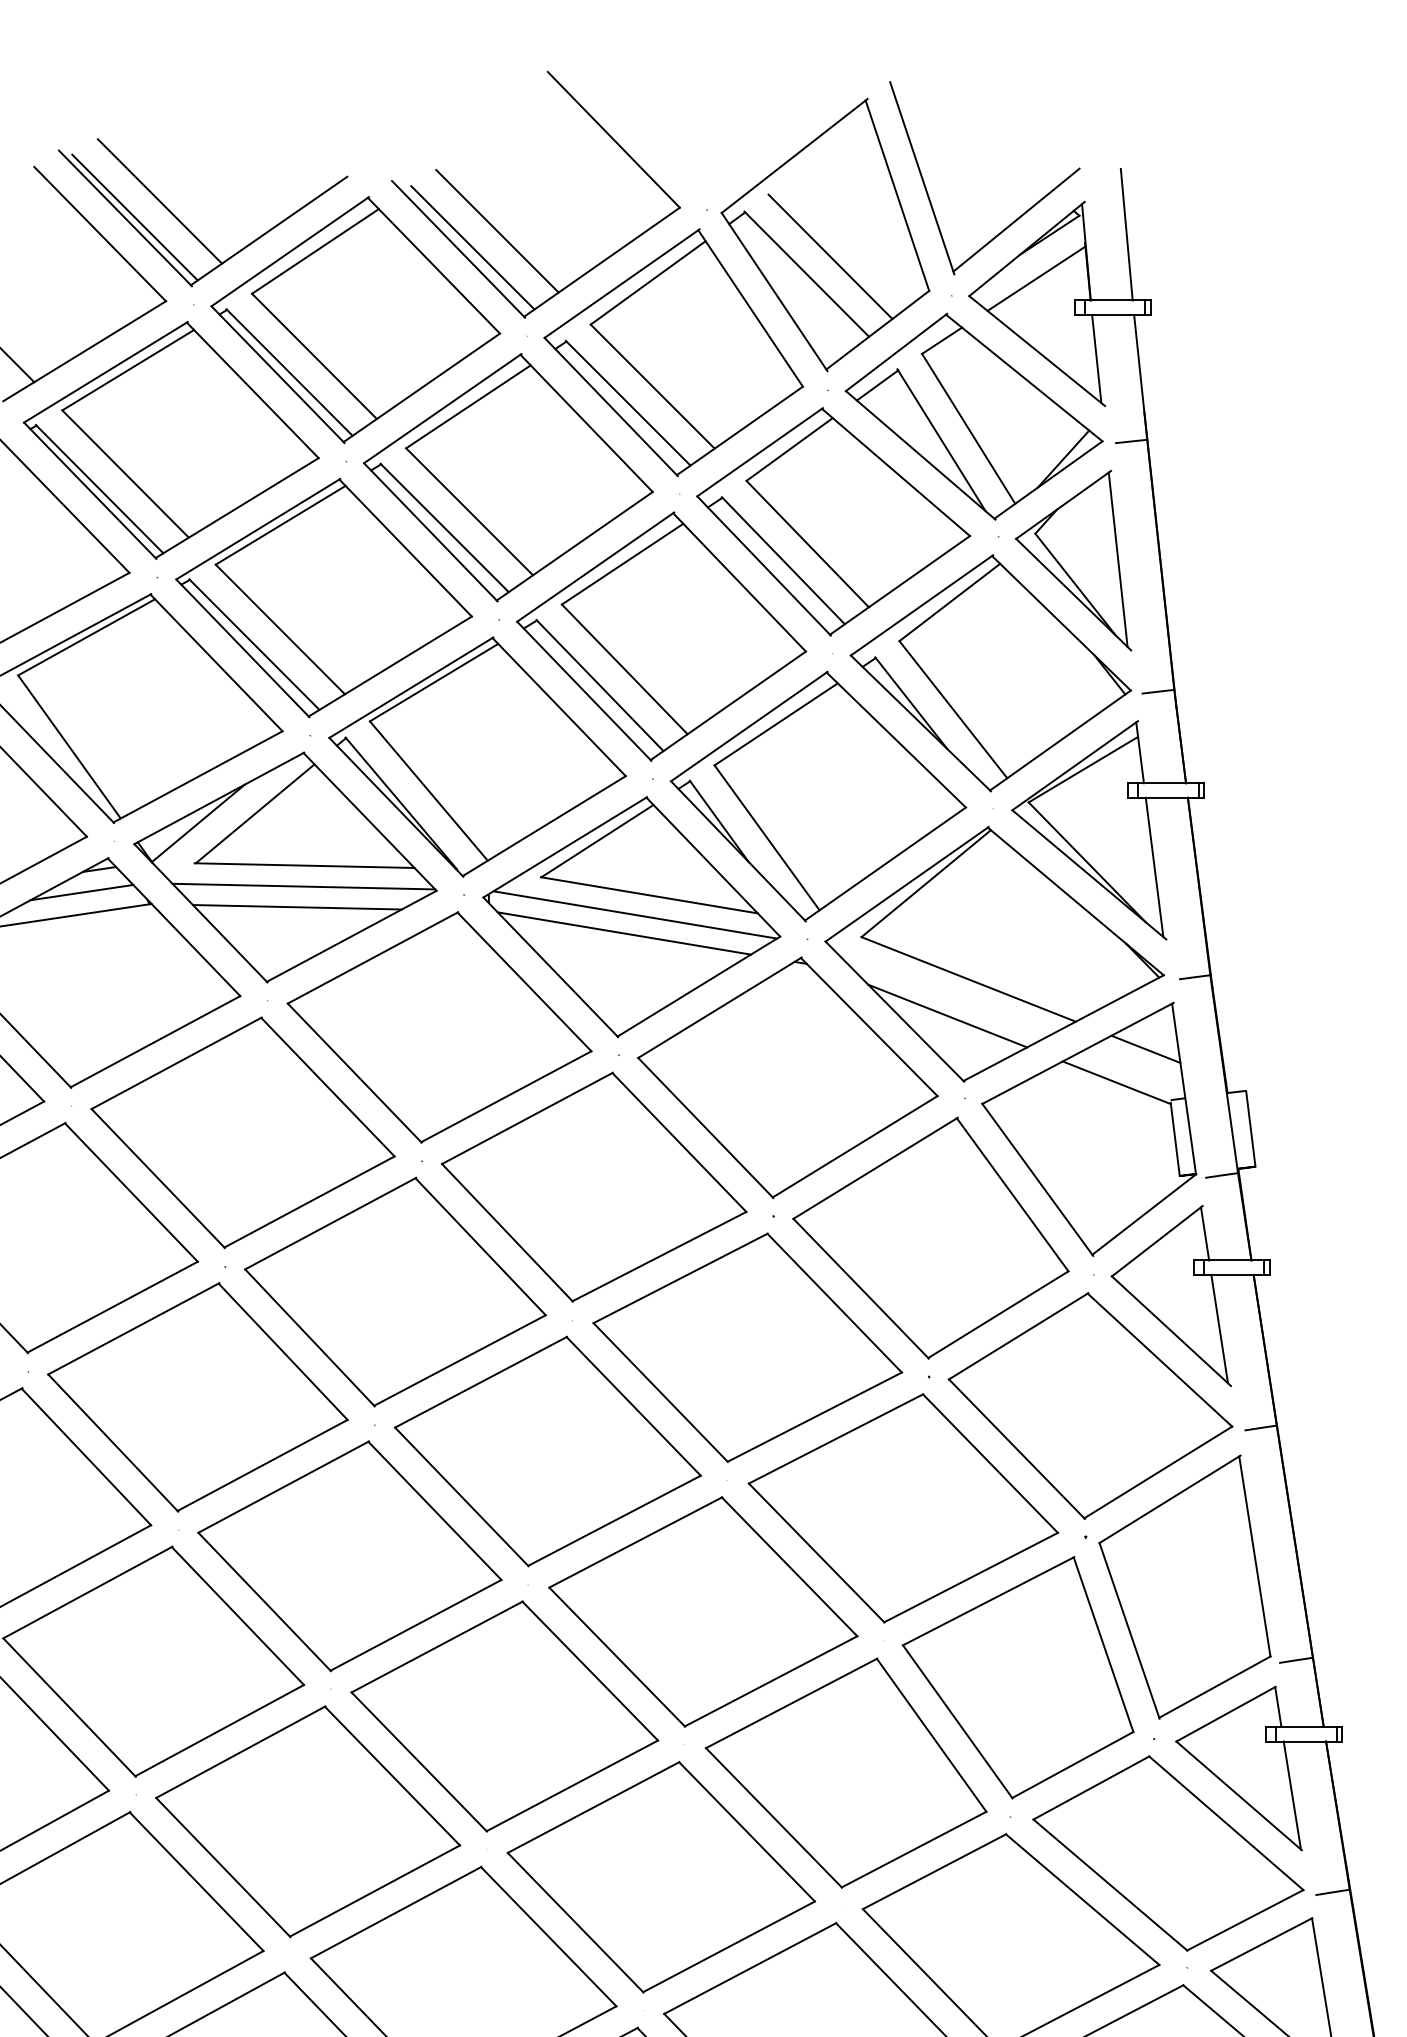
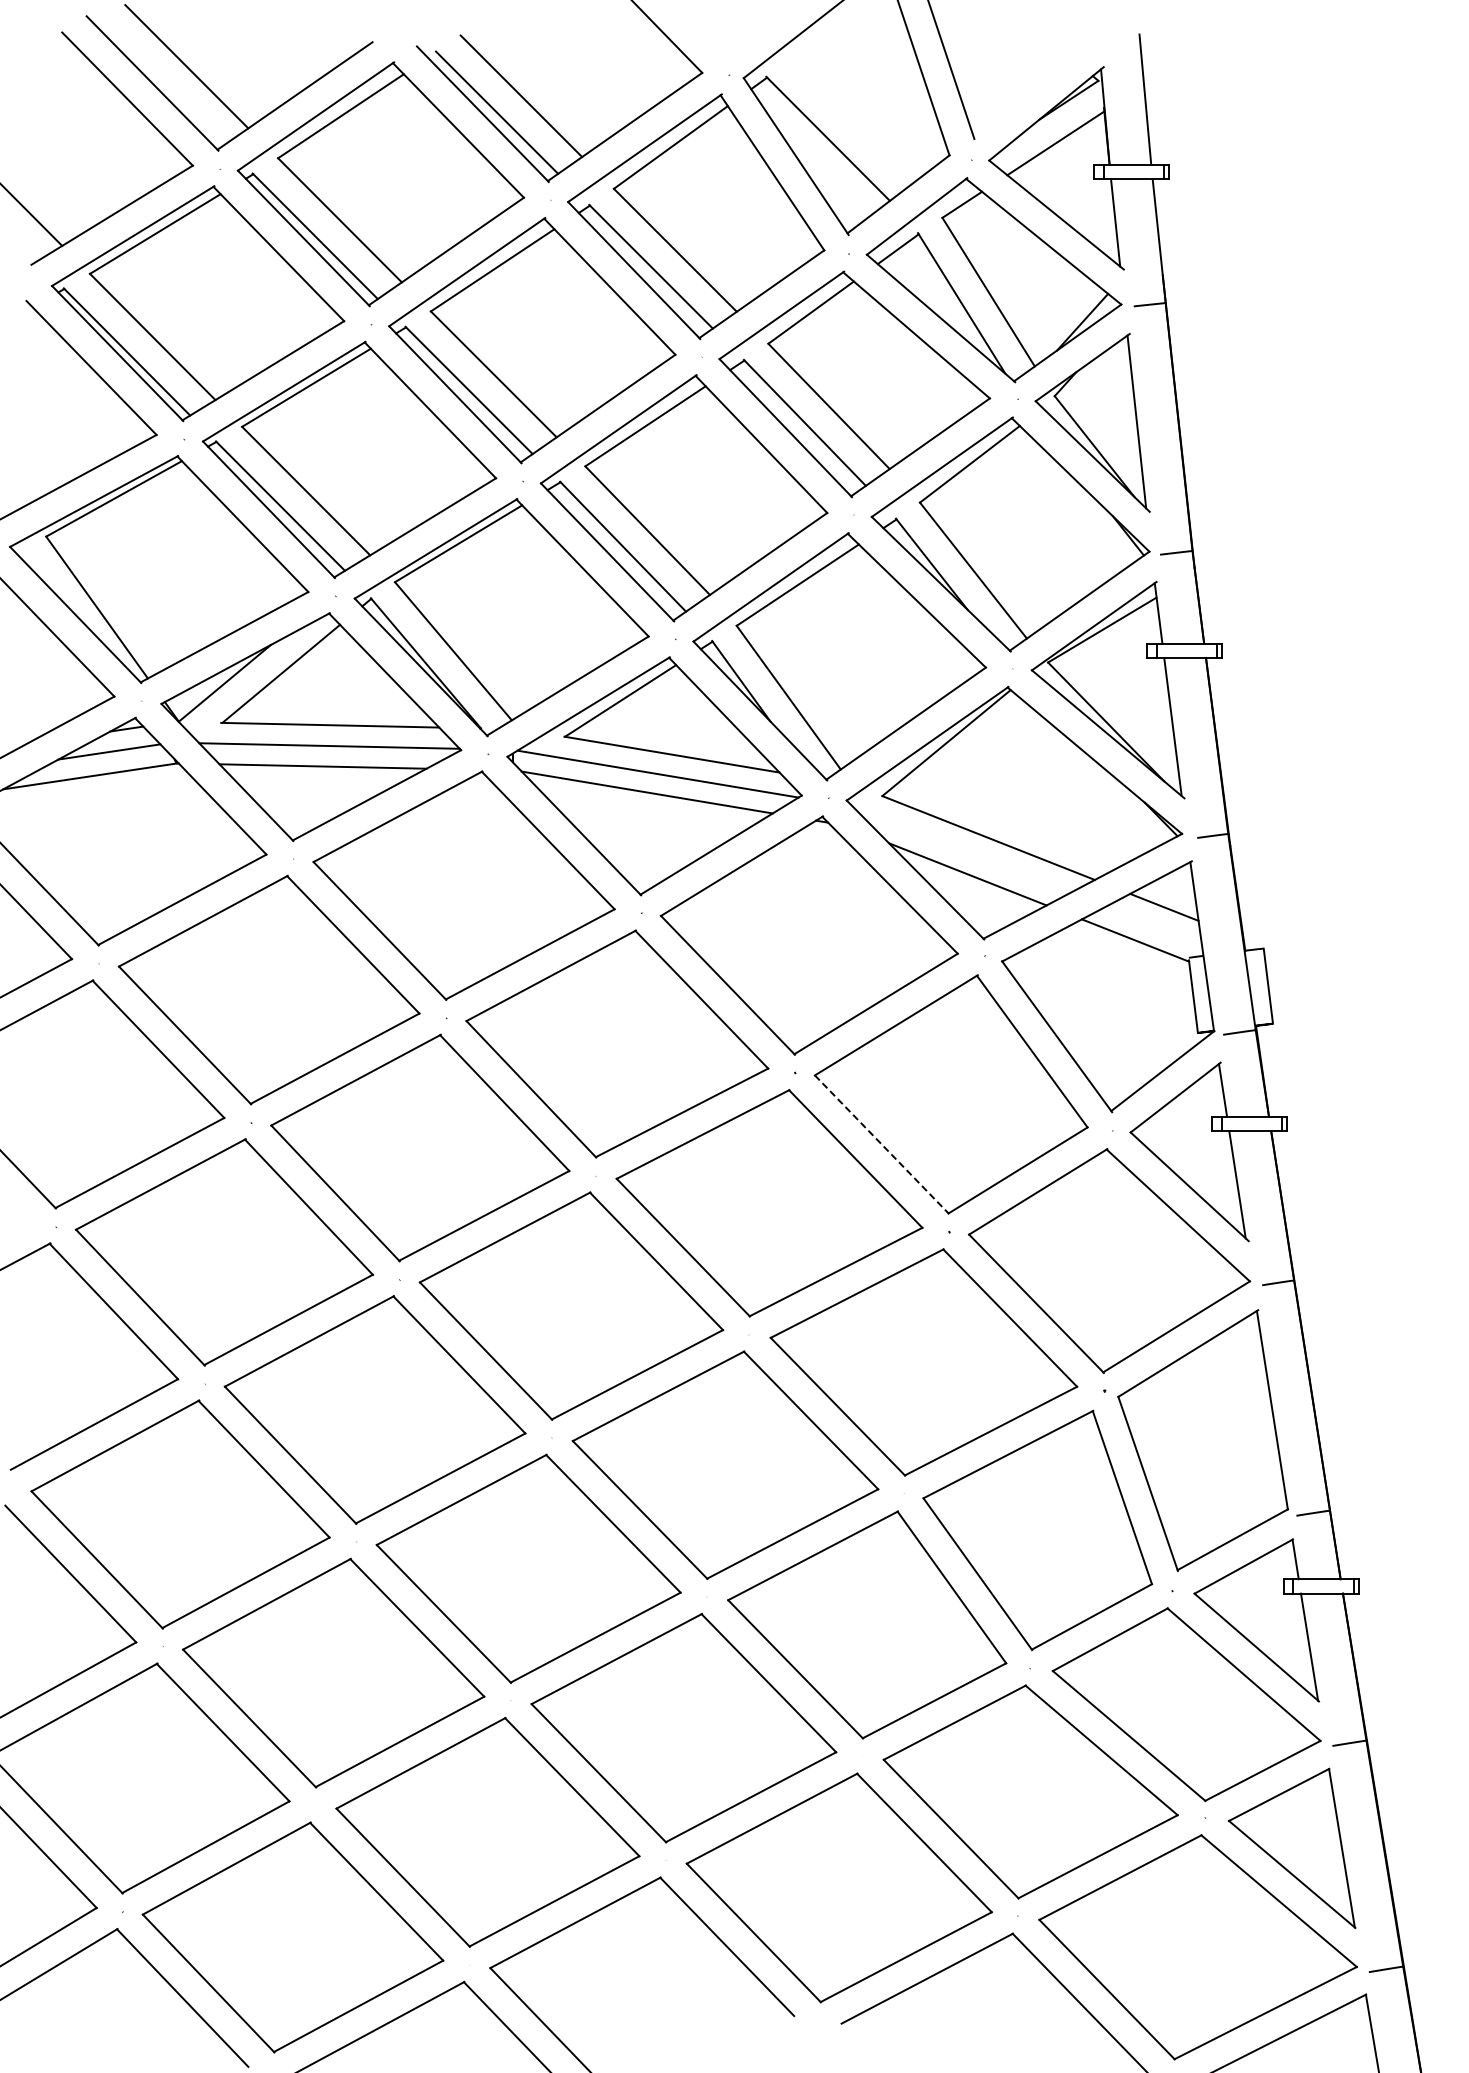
line: (134, 217) -> (161, 82), removed
line: (1015, 220) -> (1035, 85), removed
line: (830, 256) -> (851, 121), removed
line: (861, 1288) -> (882, 1144), solid -> dashed

